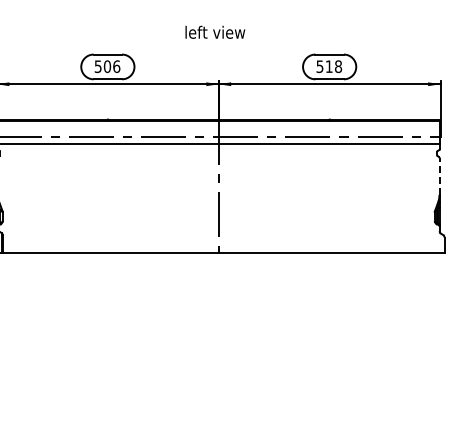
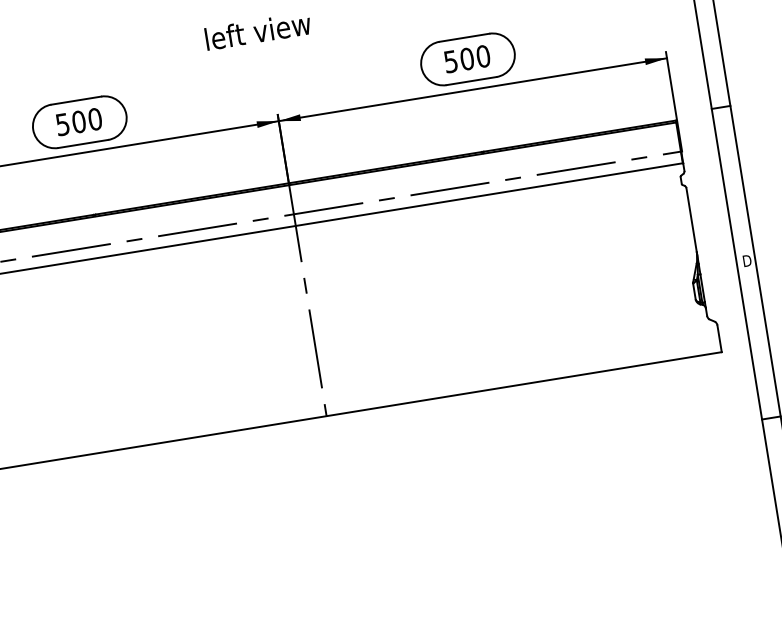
text: (116, 66) -> (94, 119), 506 -> 500
text: (333, 66) -> (474, 57), 518 -> 500
line: (439, 176) -> (691, 220), dashed -> solid

